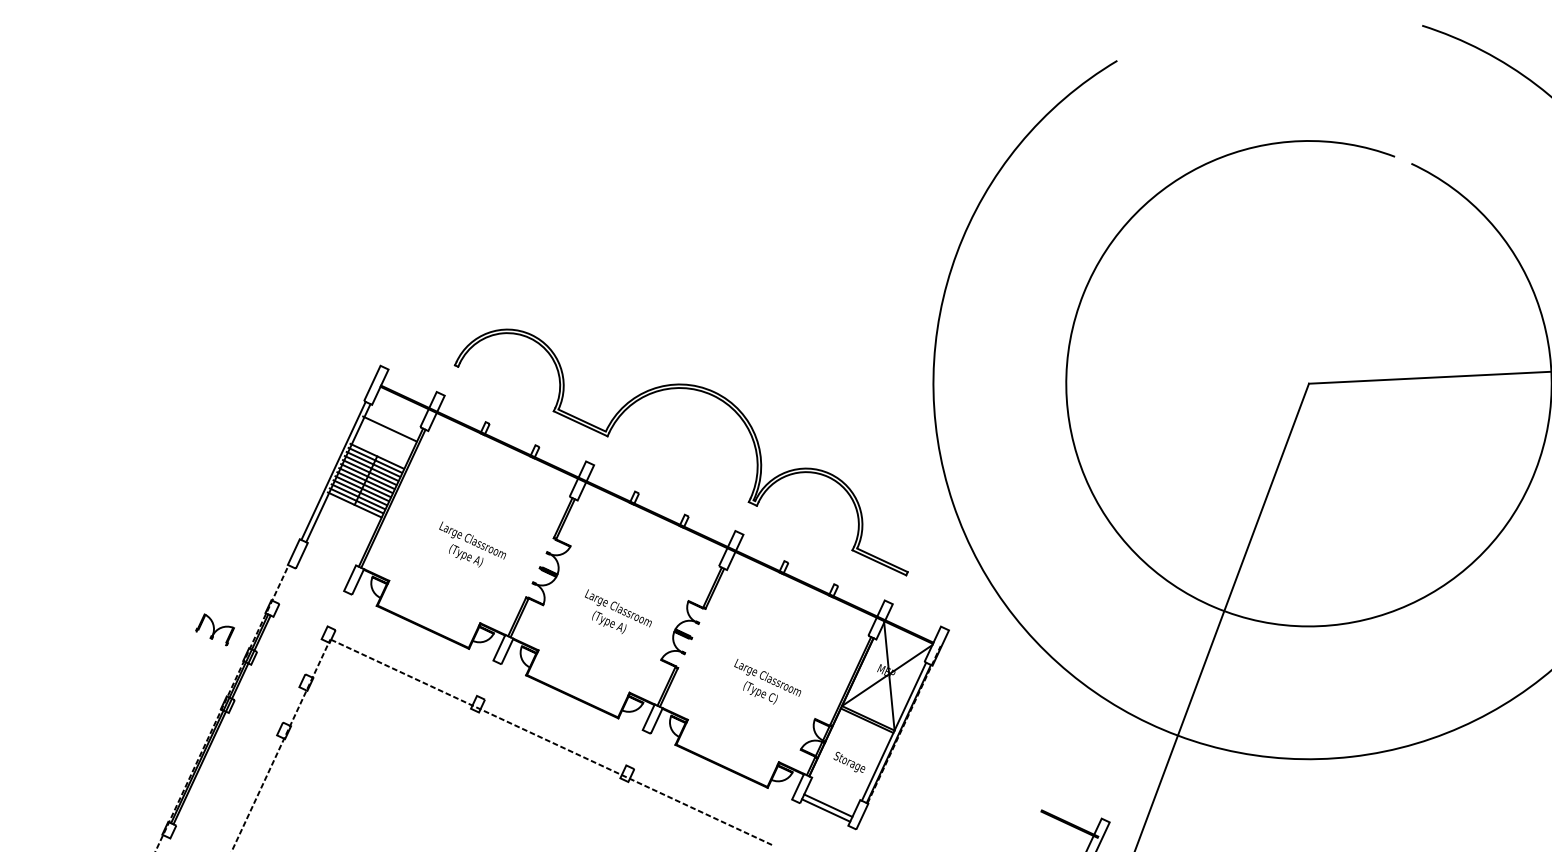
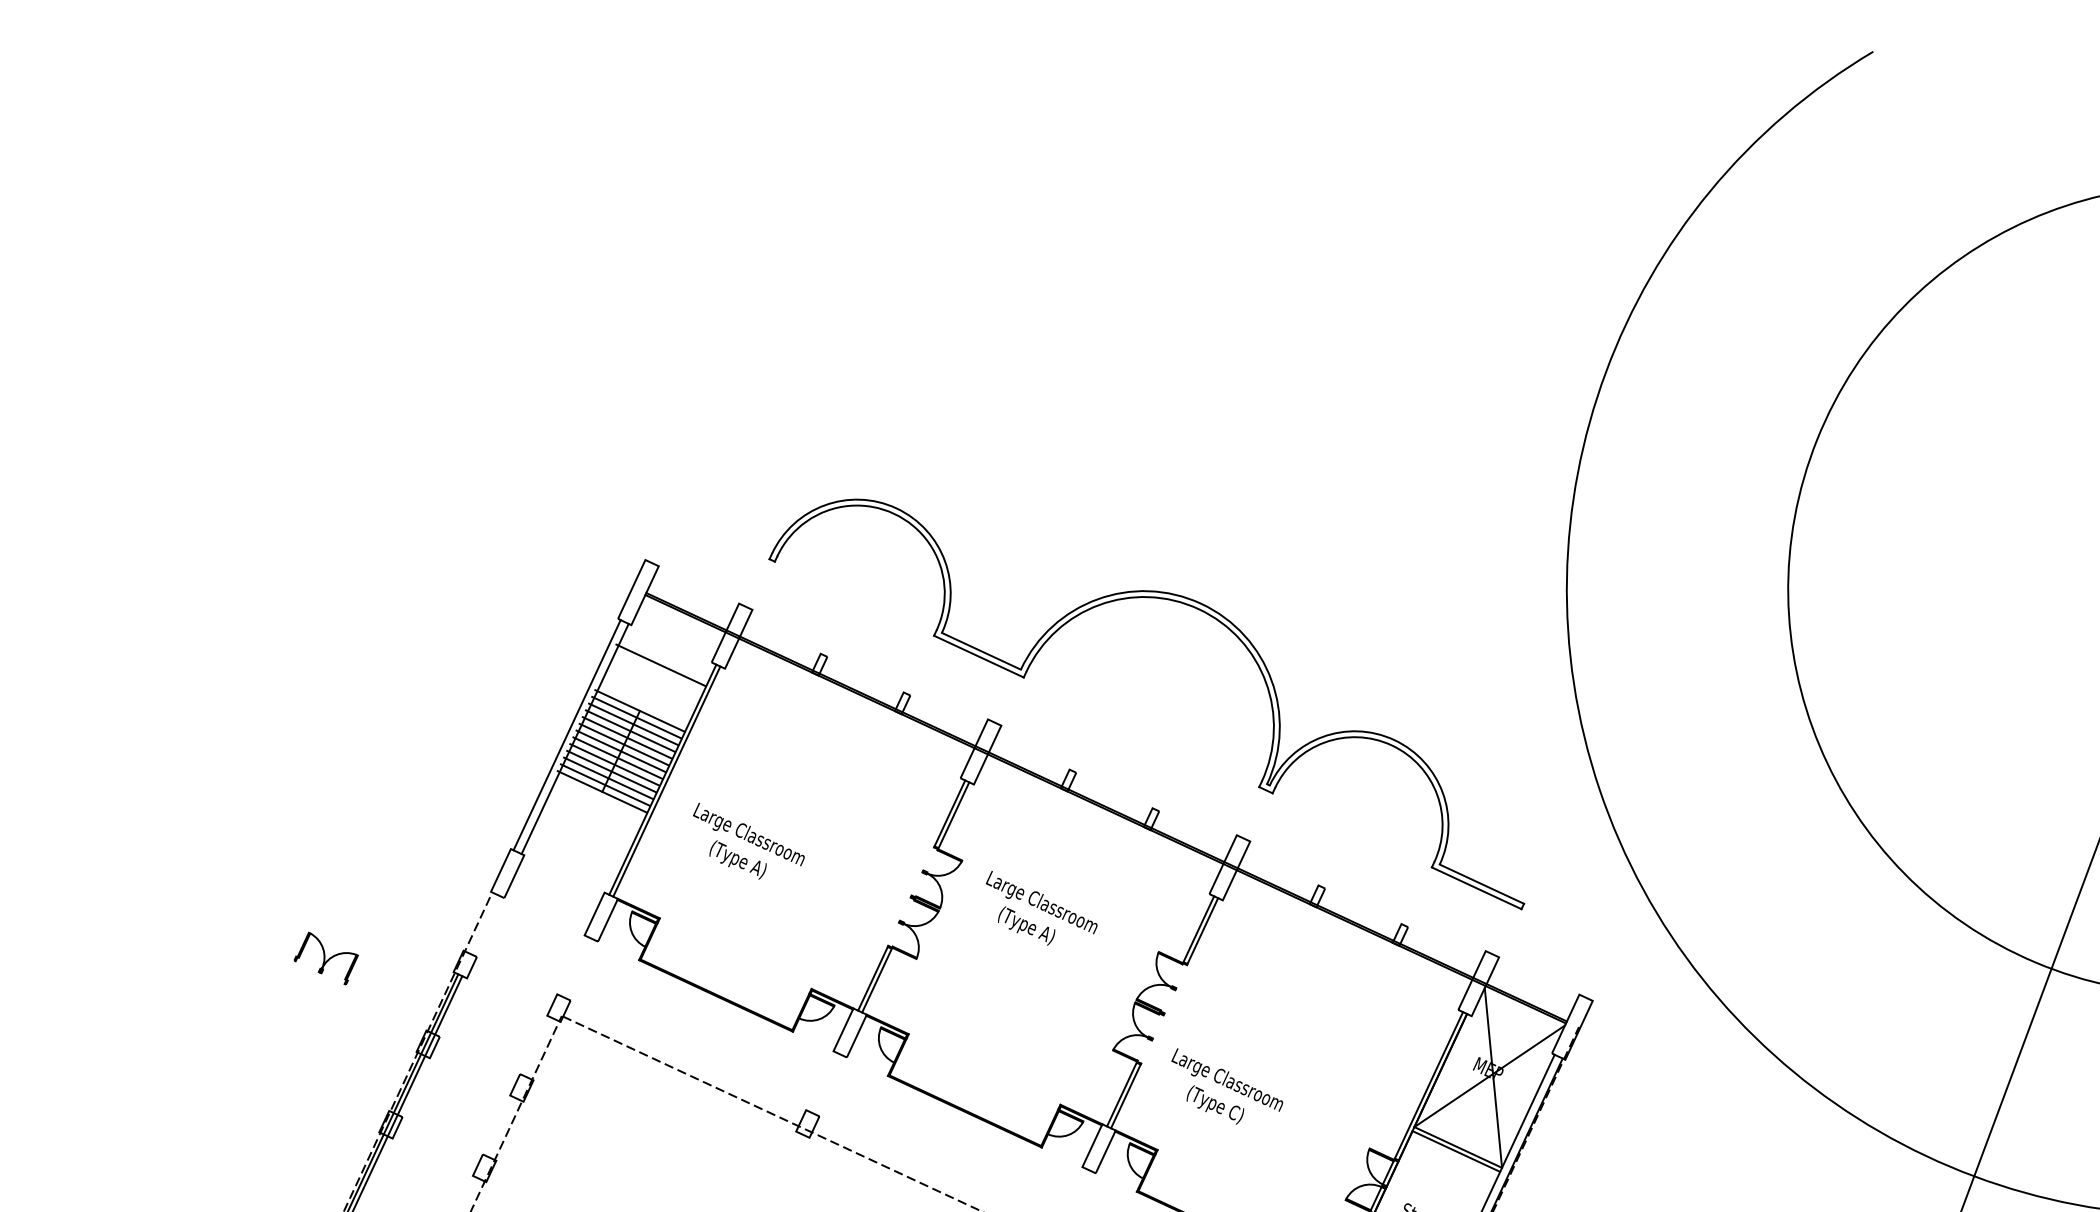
text: (472, 544) -> (748, 841), moved
text: (618, 611) -> (1041, 907), moved
part: (214, 629) -> (325, 957), moved
text: (767, 681) -> (1226, 1086), moved

